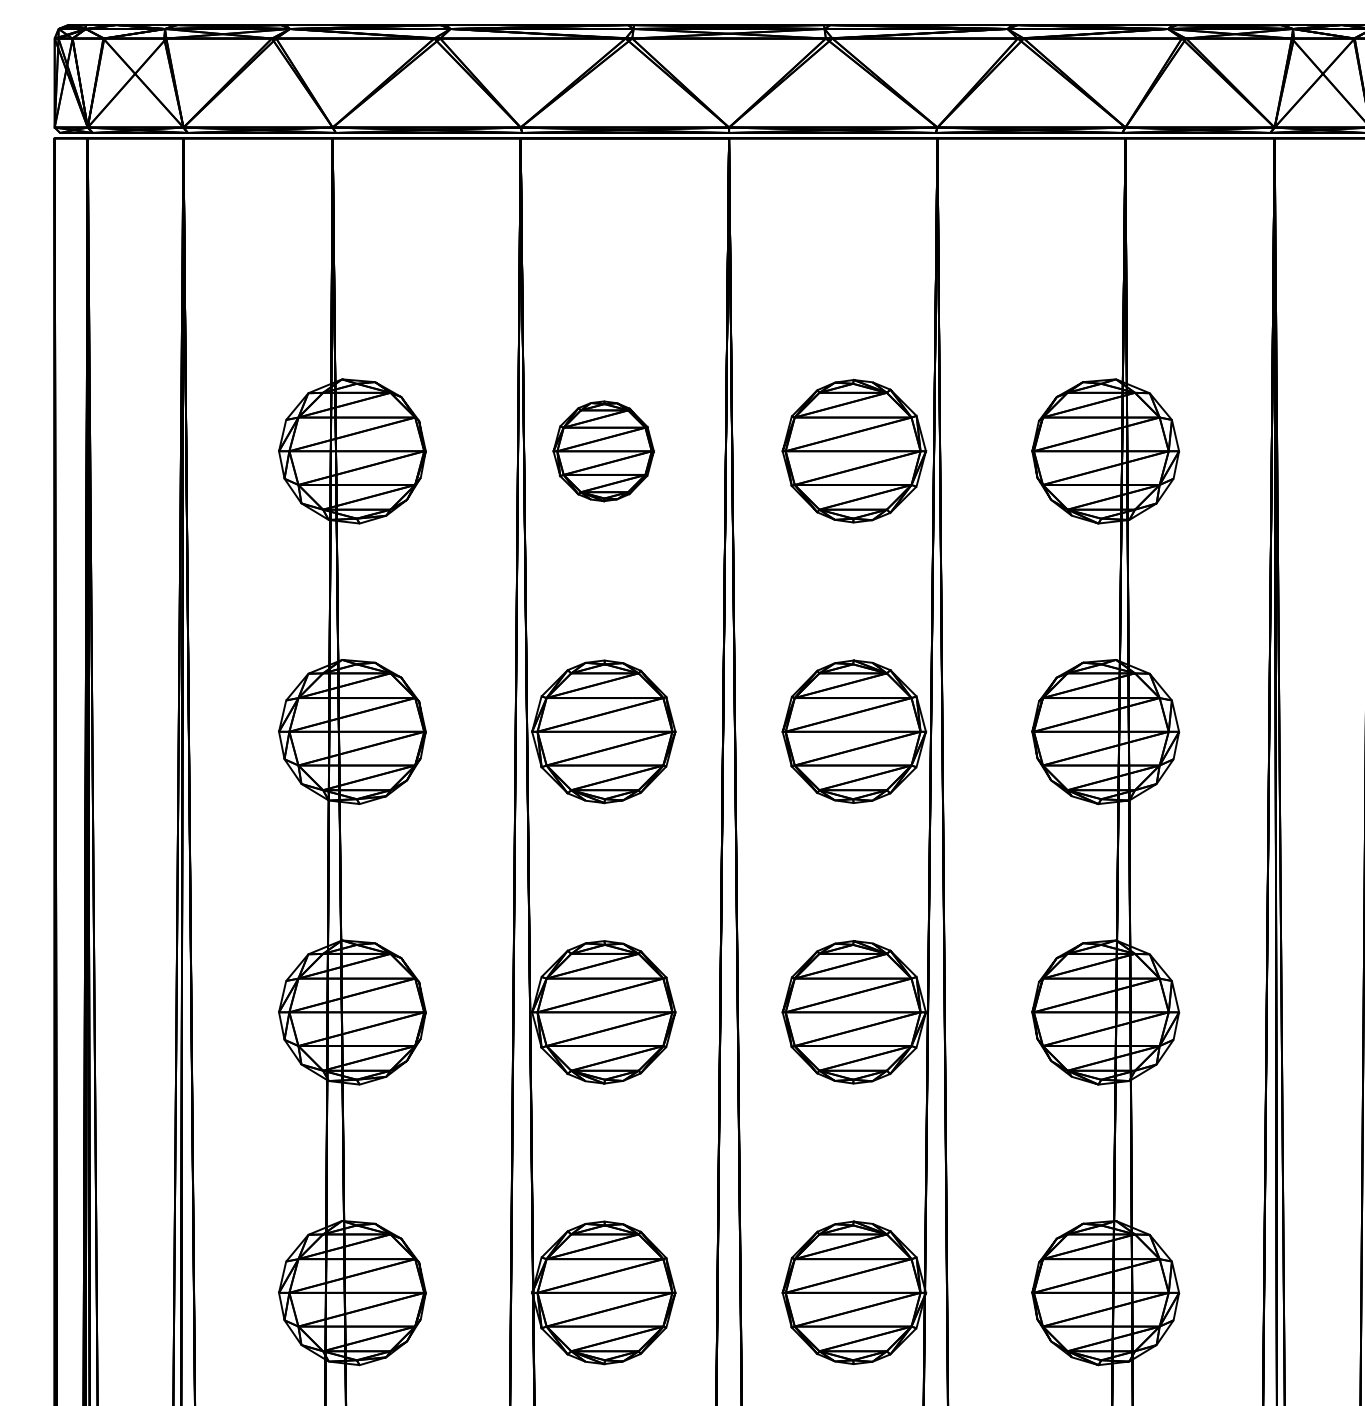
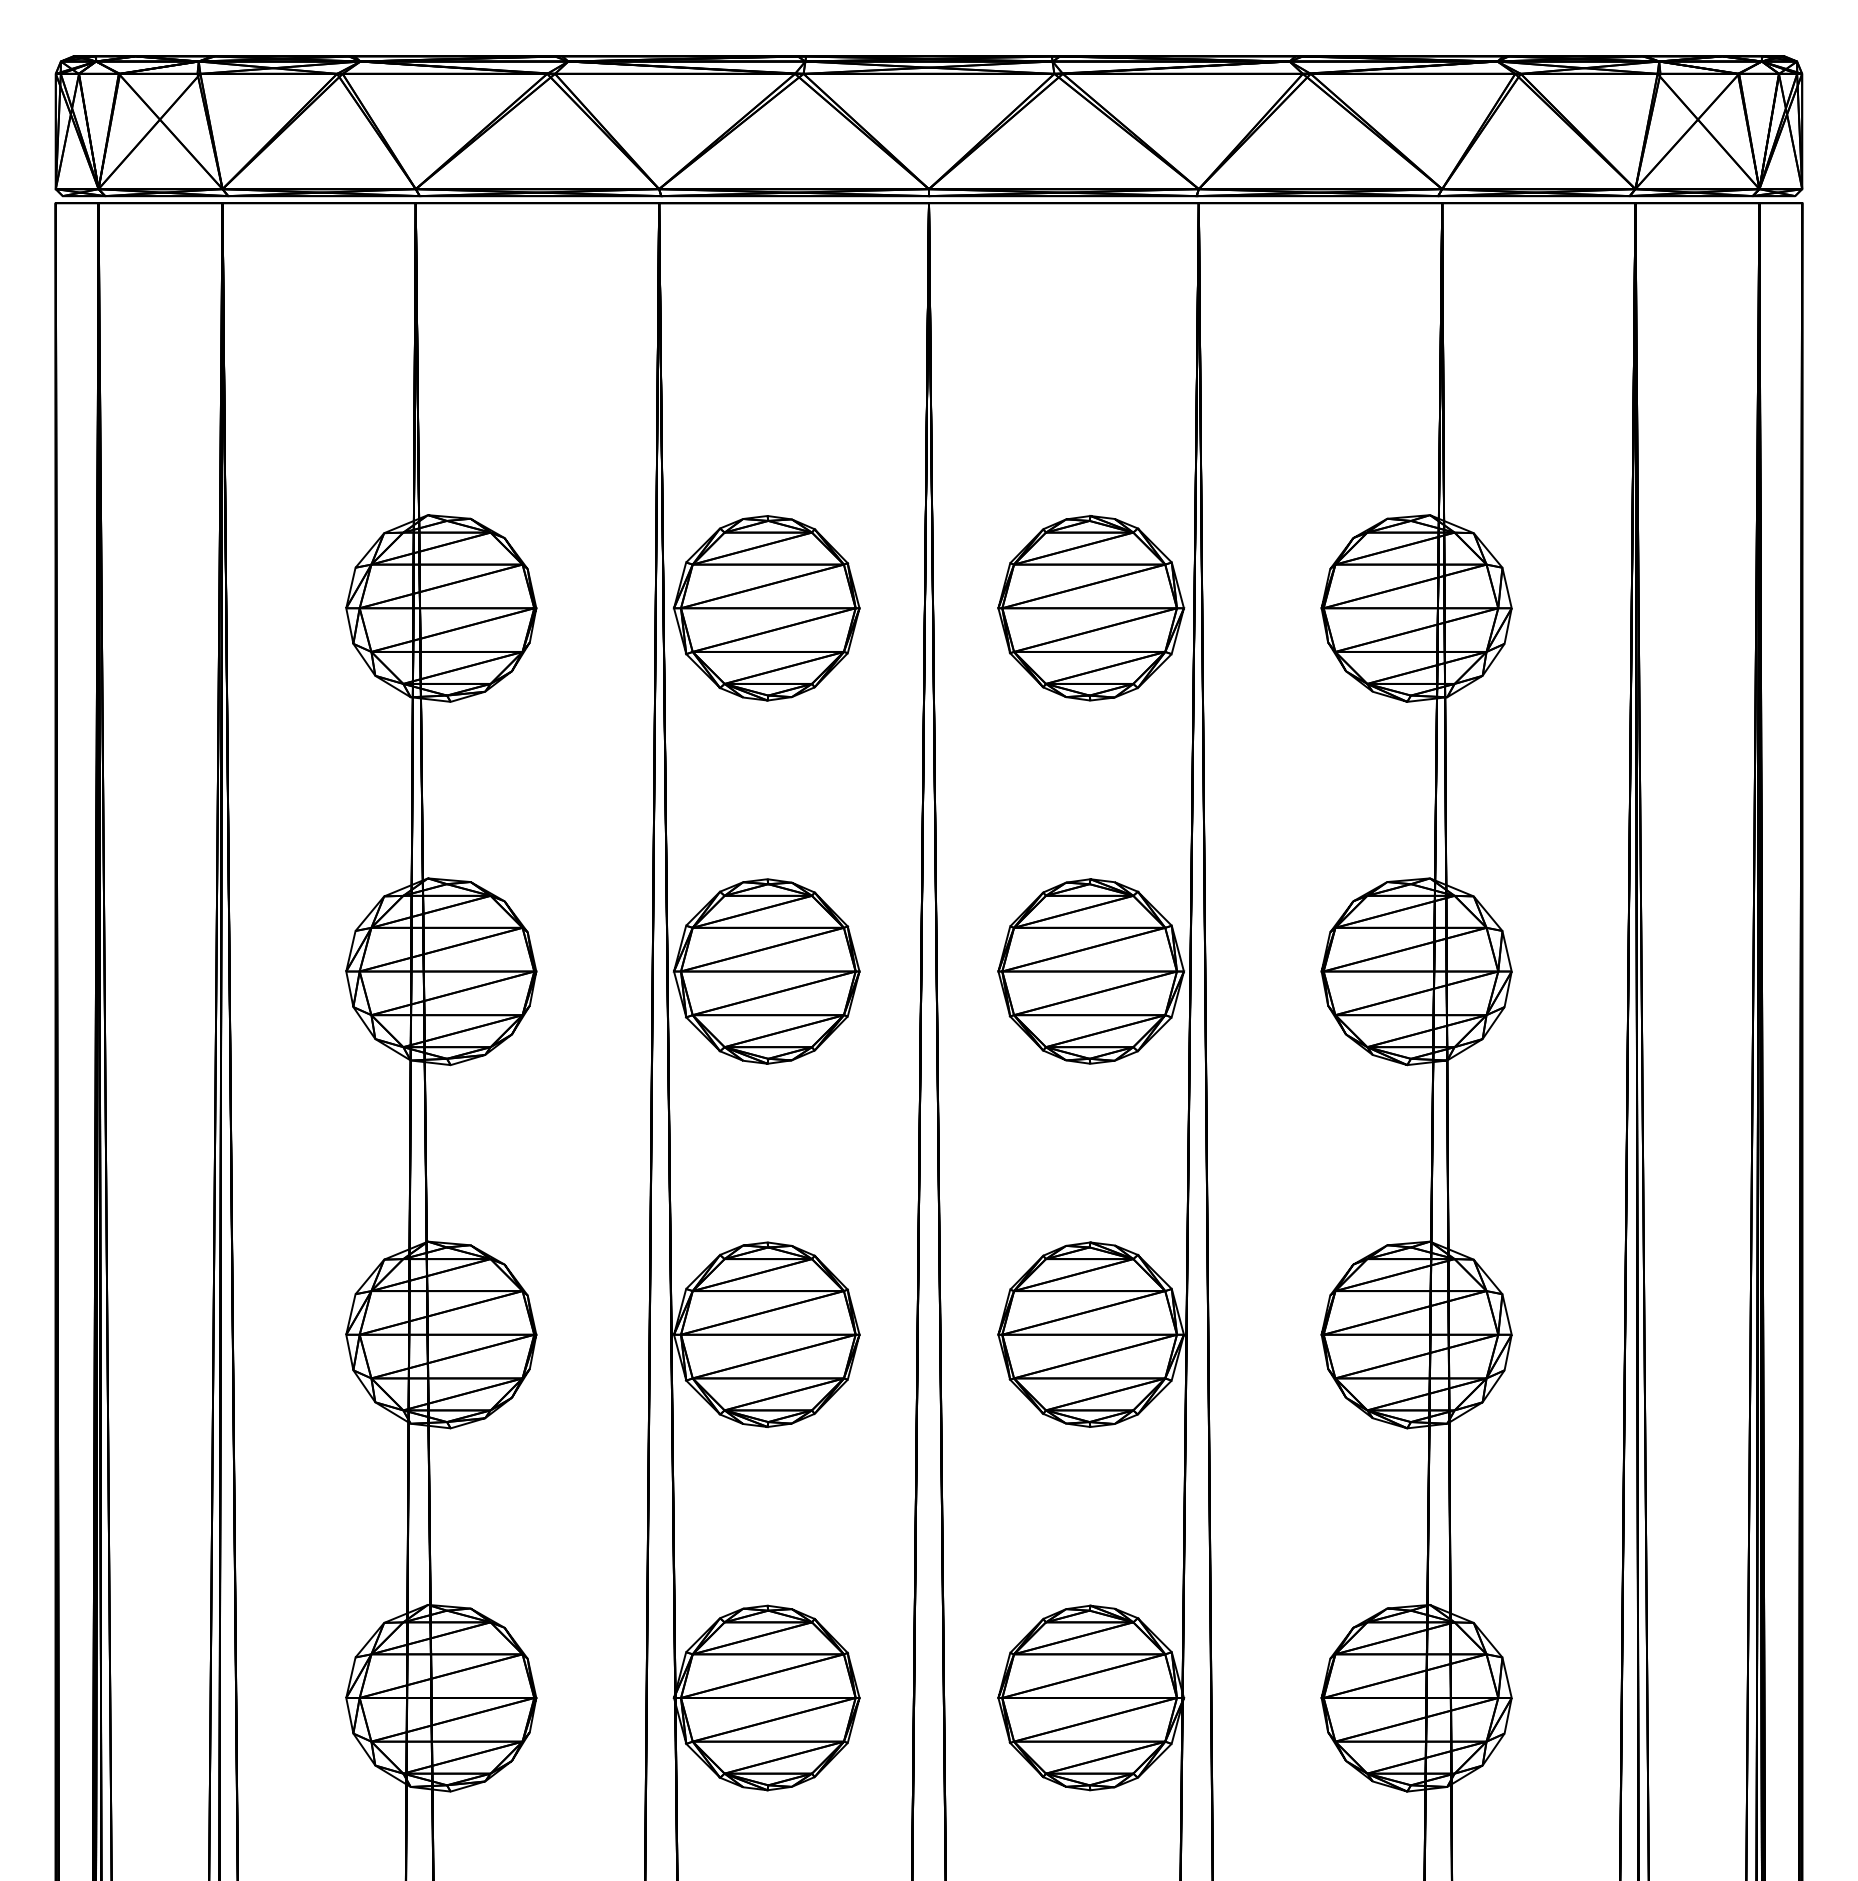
part: (603, 451) -> (766, 608), size x1.43

